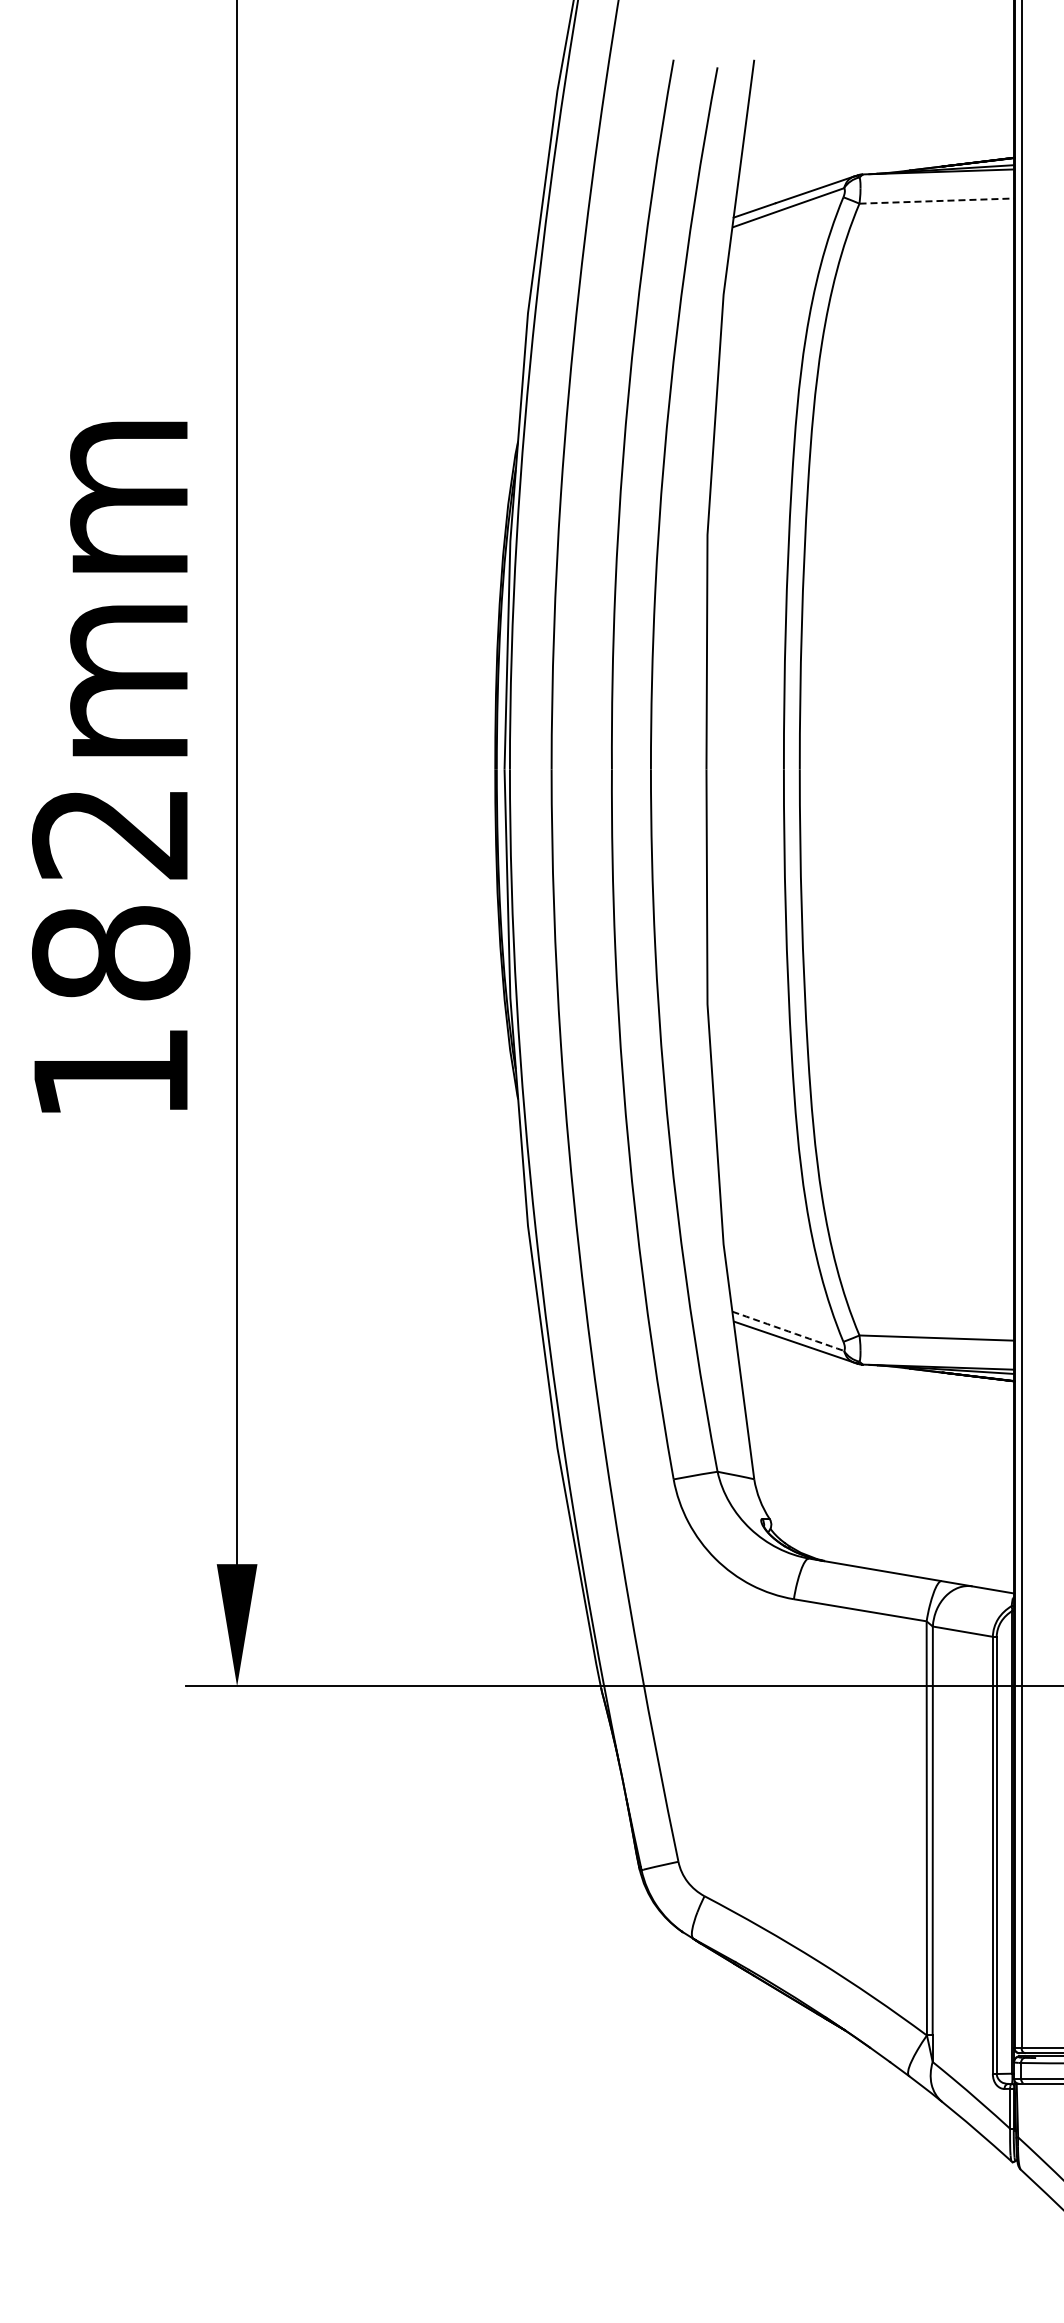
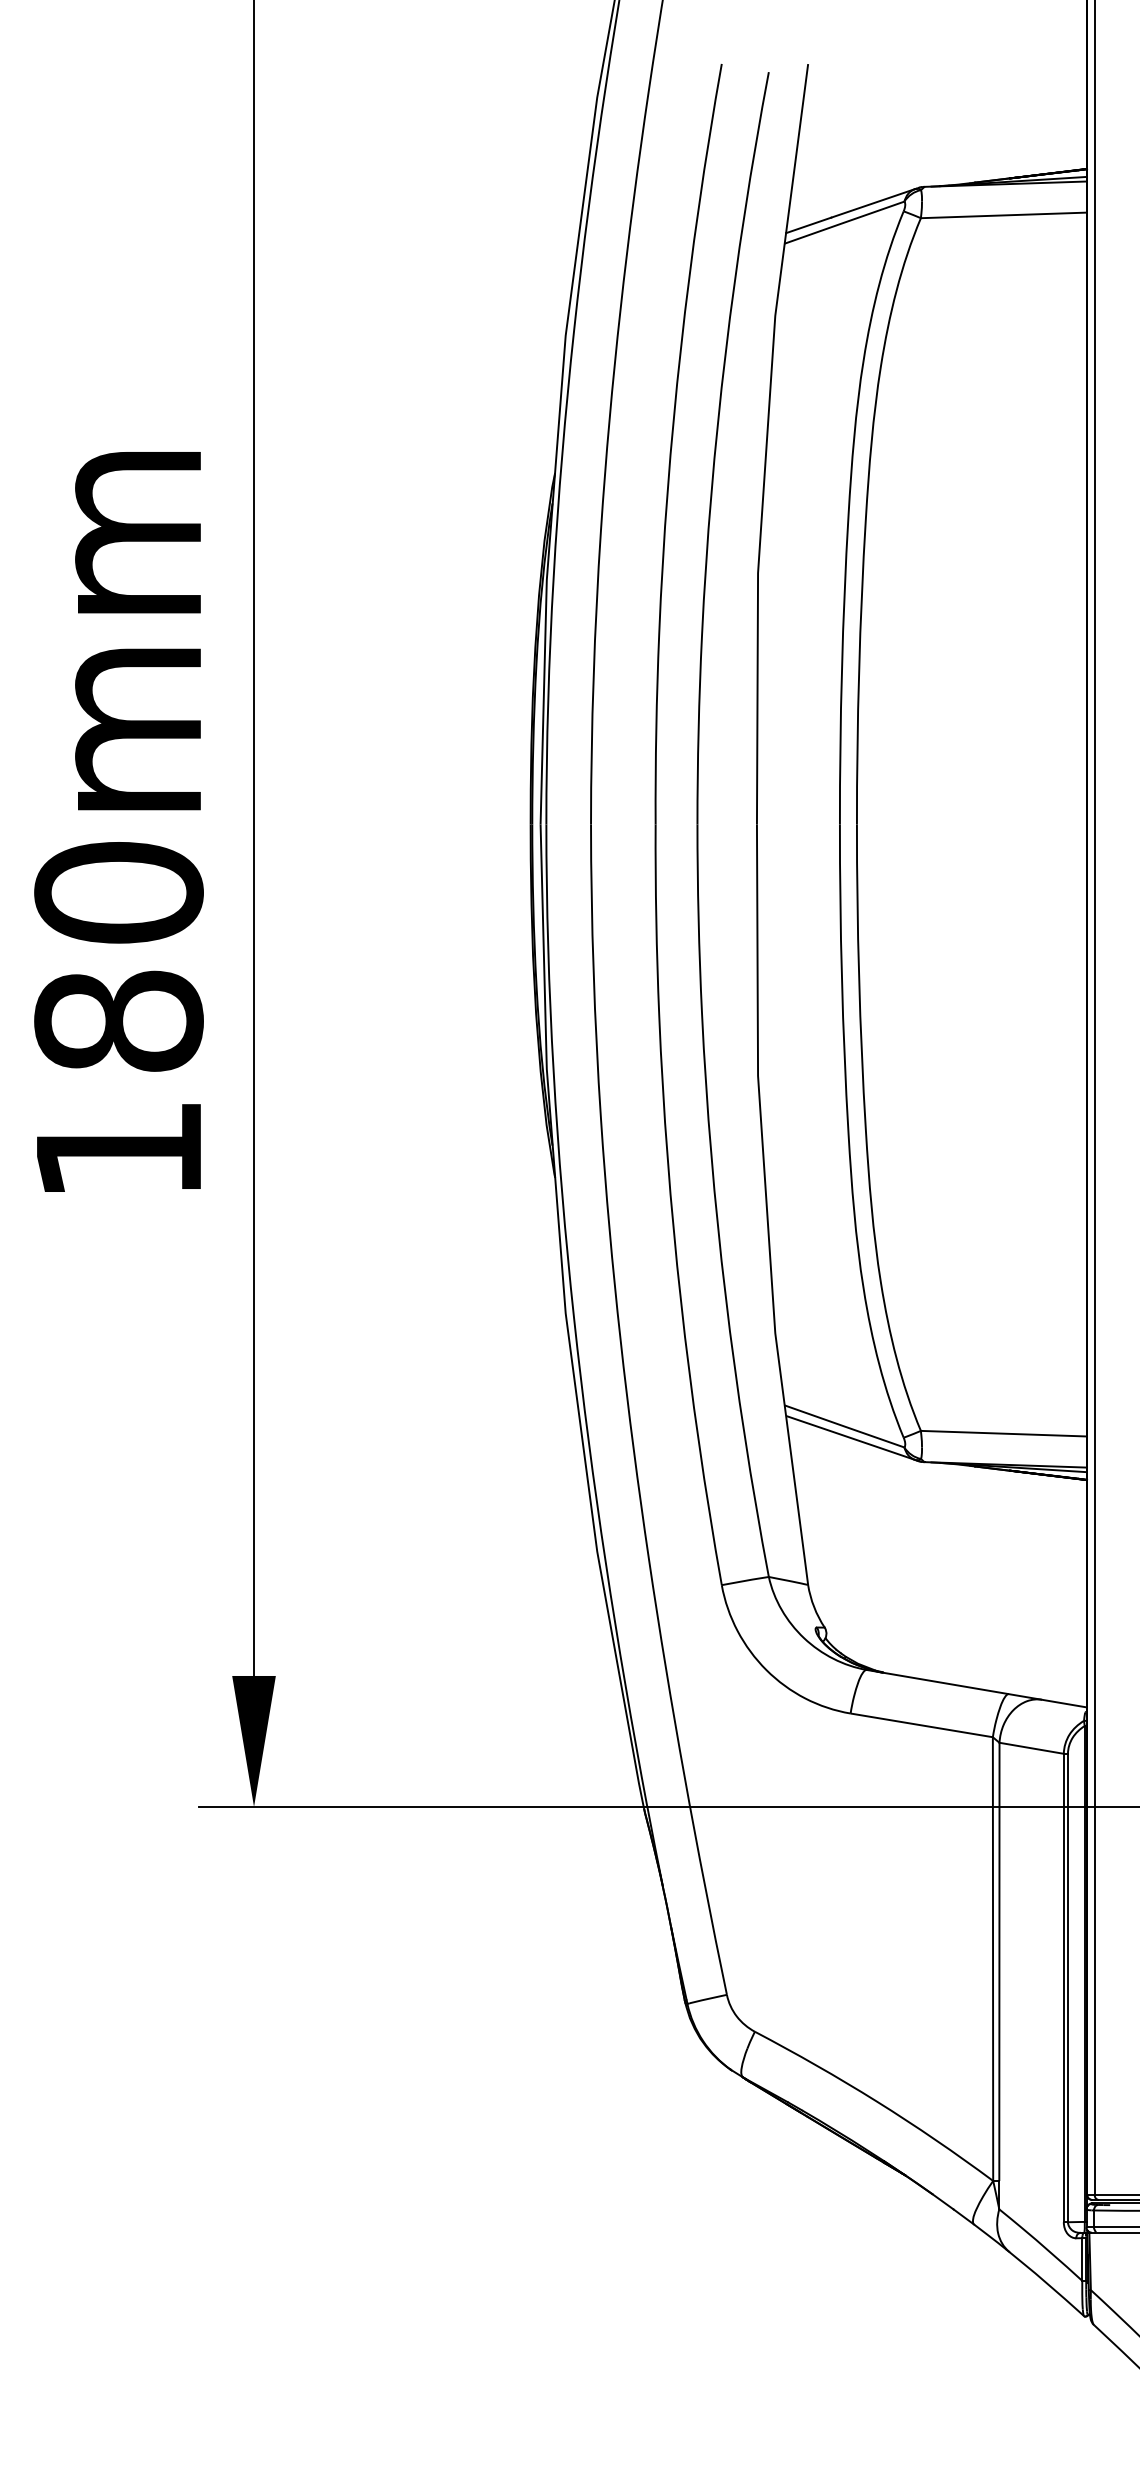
line: (937, 201) -> (1004, 215), dashed -> solid
text: (110, 832) -> (118, 891), 182mm -> 180mm
arc: (788, 1331) -> (844, 1426), dashed -> solid

